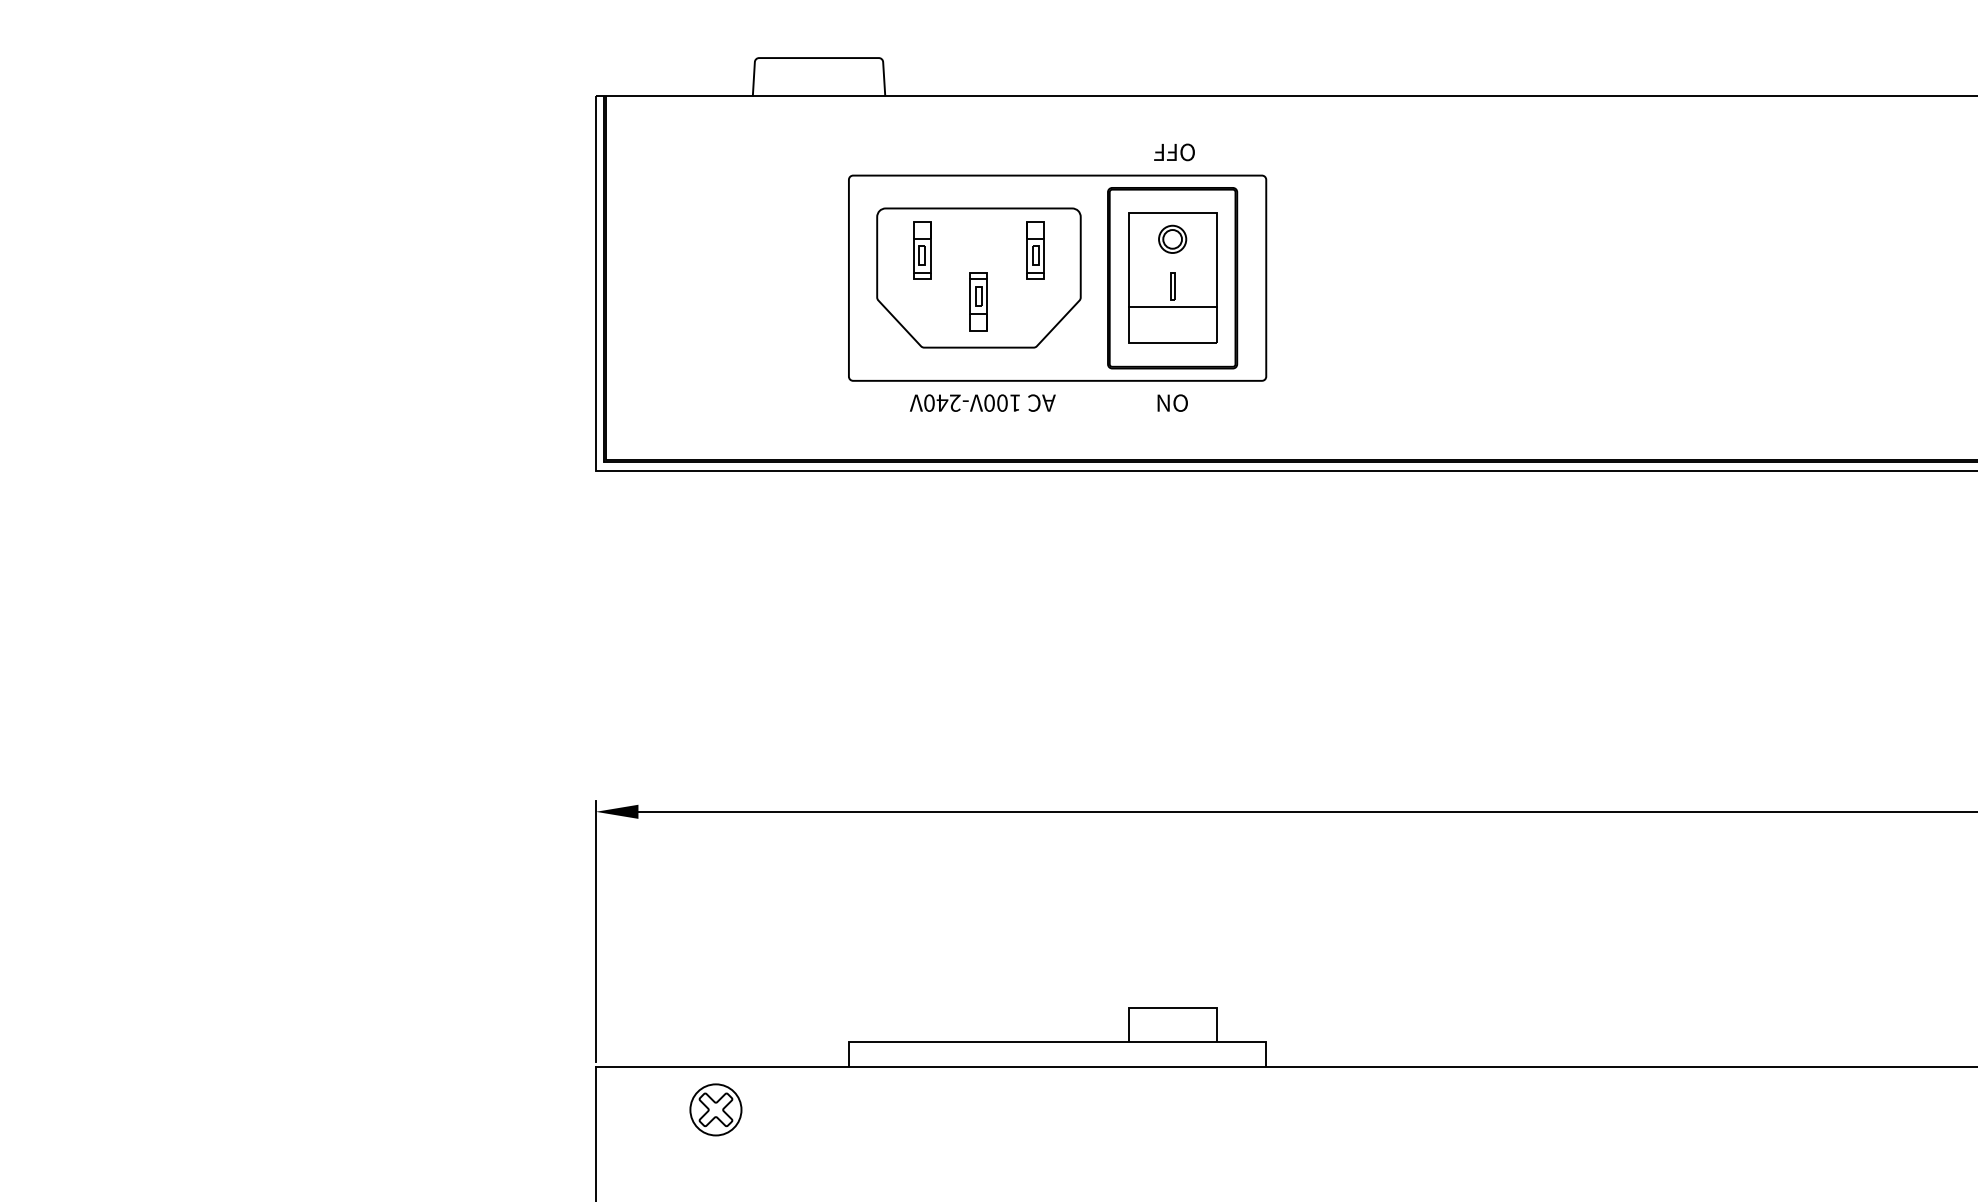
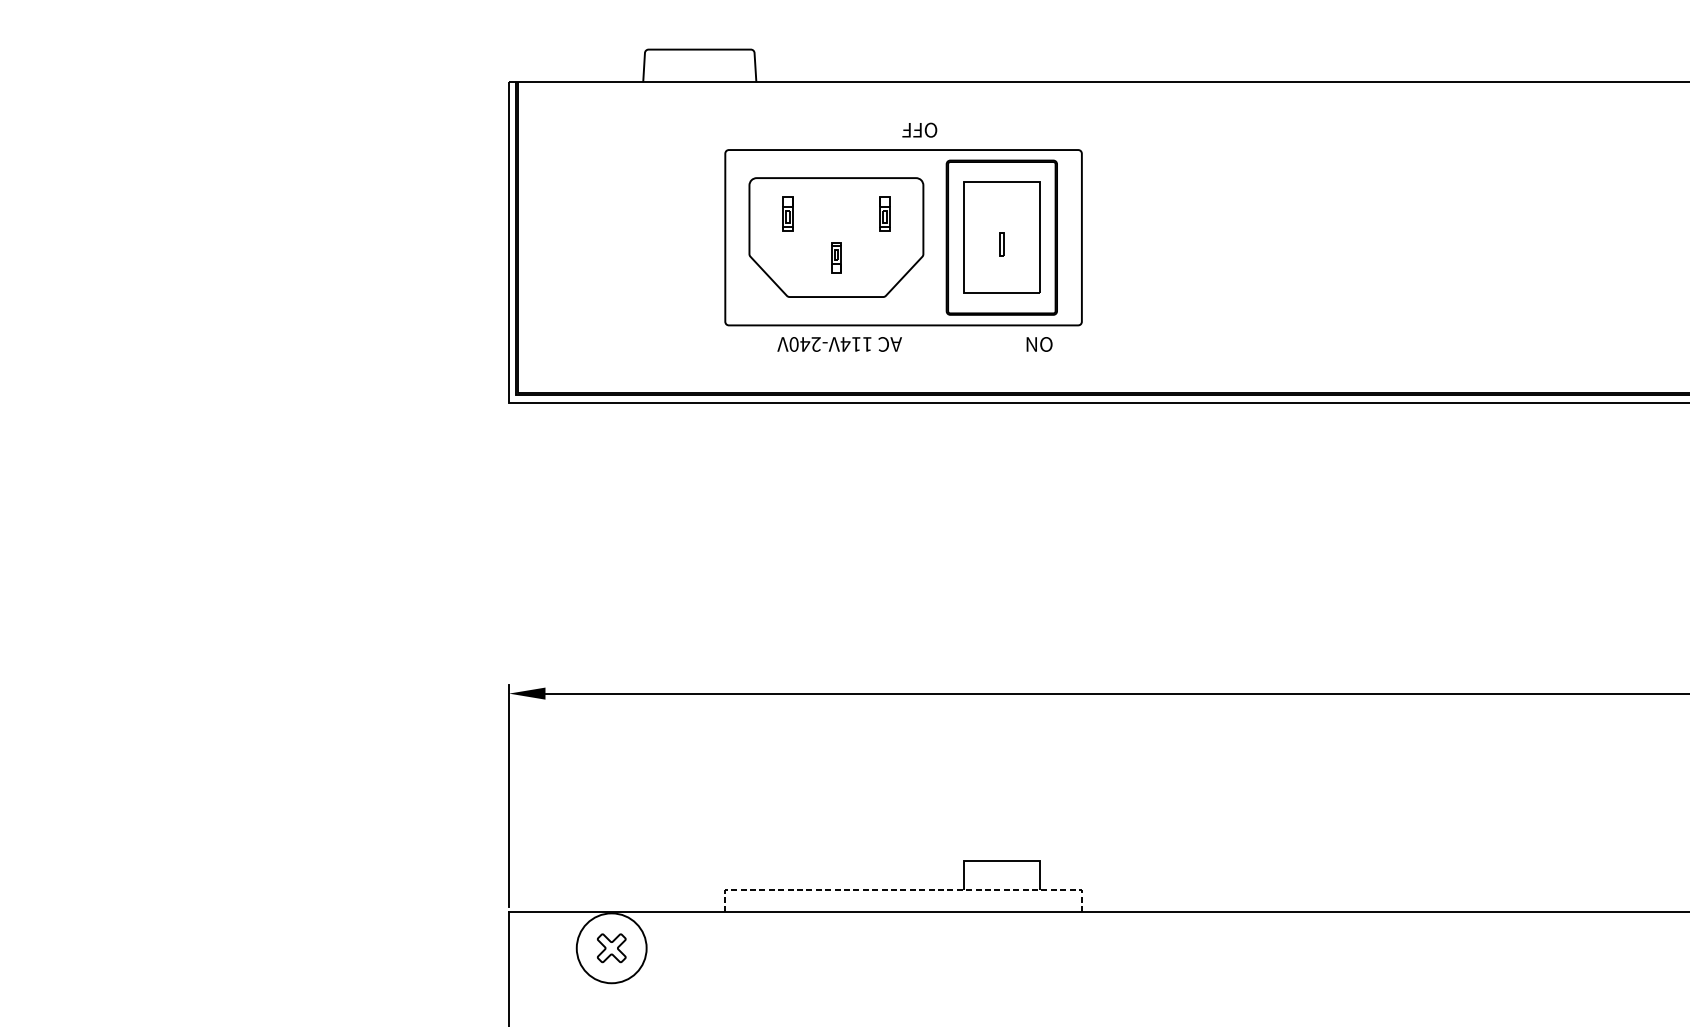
text: (1174, 152) -> (919, 130), moved
part: (1172, 238) -> (1001, 203), removed
part: (922, 250) -> (788, 214), size x0.7
part: (1035, 250) -> (884, 214), size x0.7
part: (978, 301) -> (836, 257), size x0.6
line: (1172, 306) -> (1001, 261), removed
text: (995, 402) -> (850, 343), 100V-240V -> 114V-240V
text: (1172, 402) -> (1039, 343), moved
line: (1057, 1041) -> (903, 889), solid -> dashed
circle: (715, 1109) -> (611, 947), size x1.6

